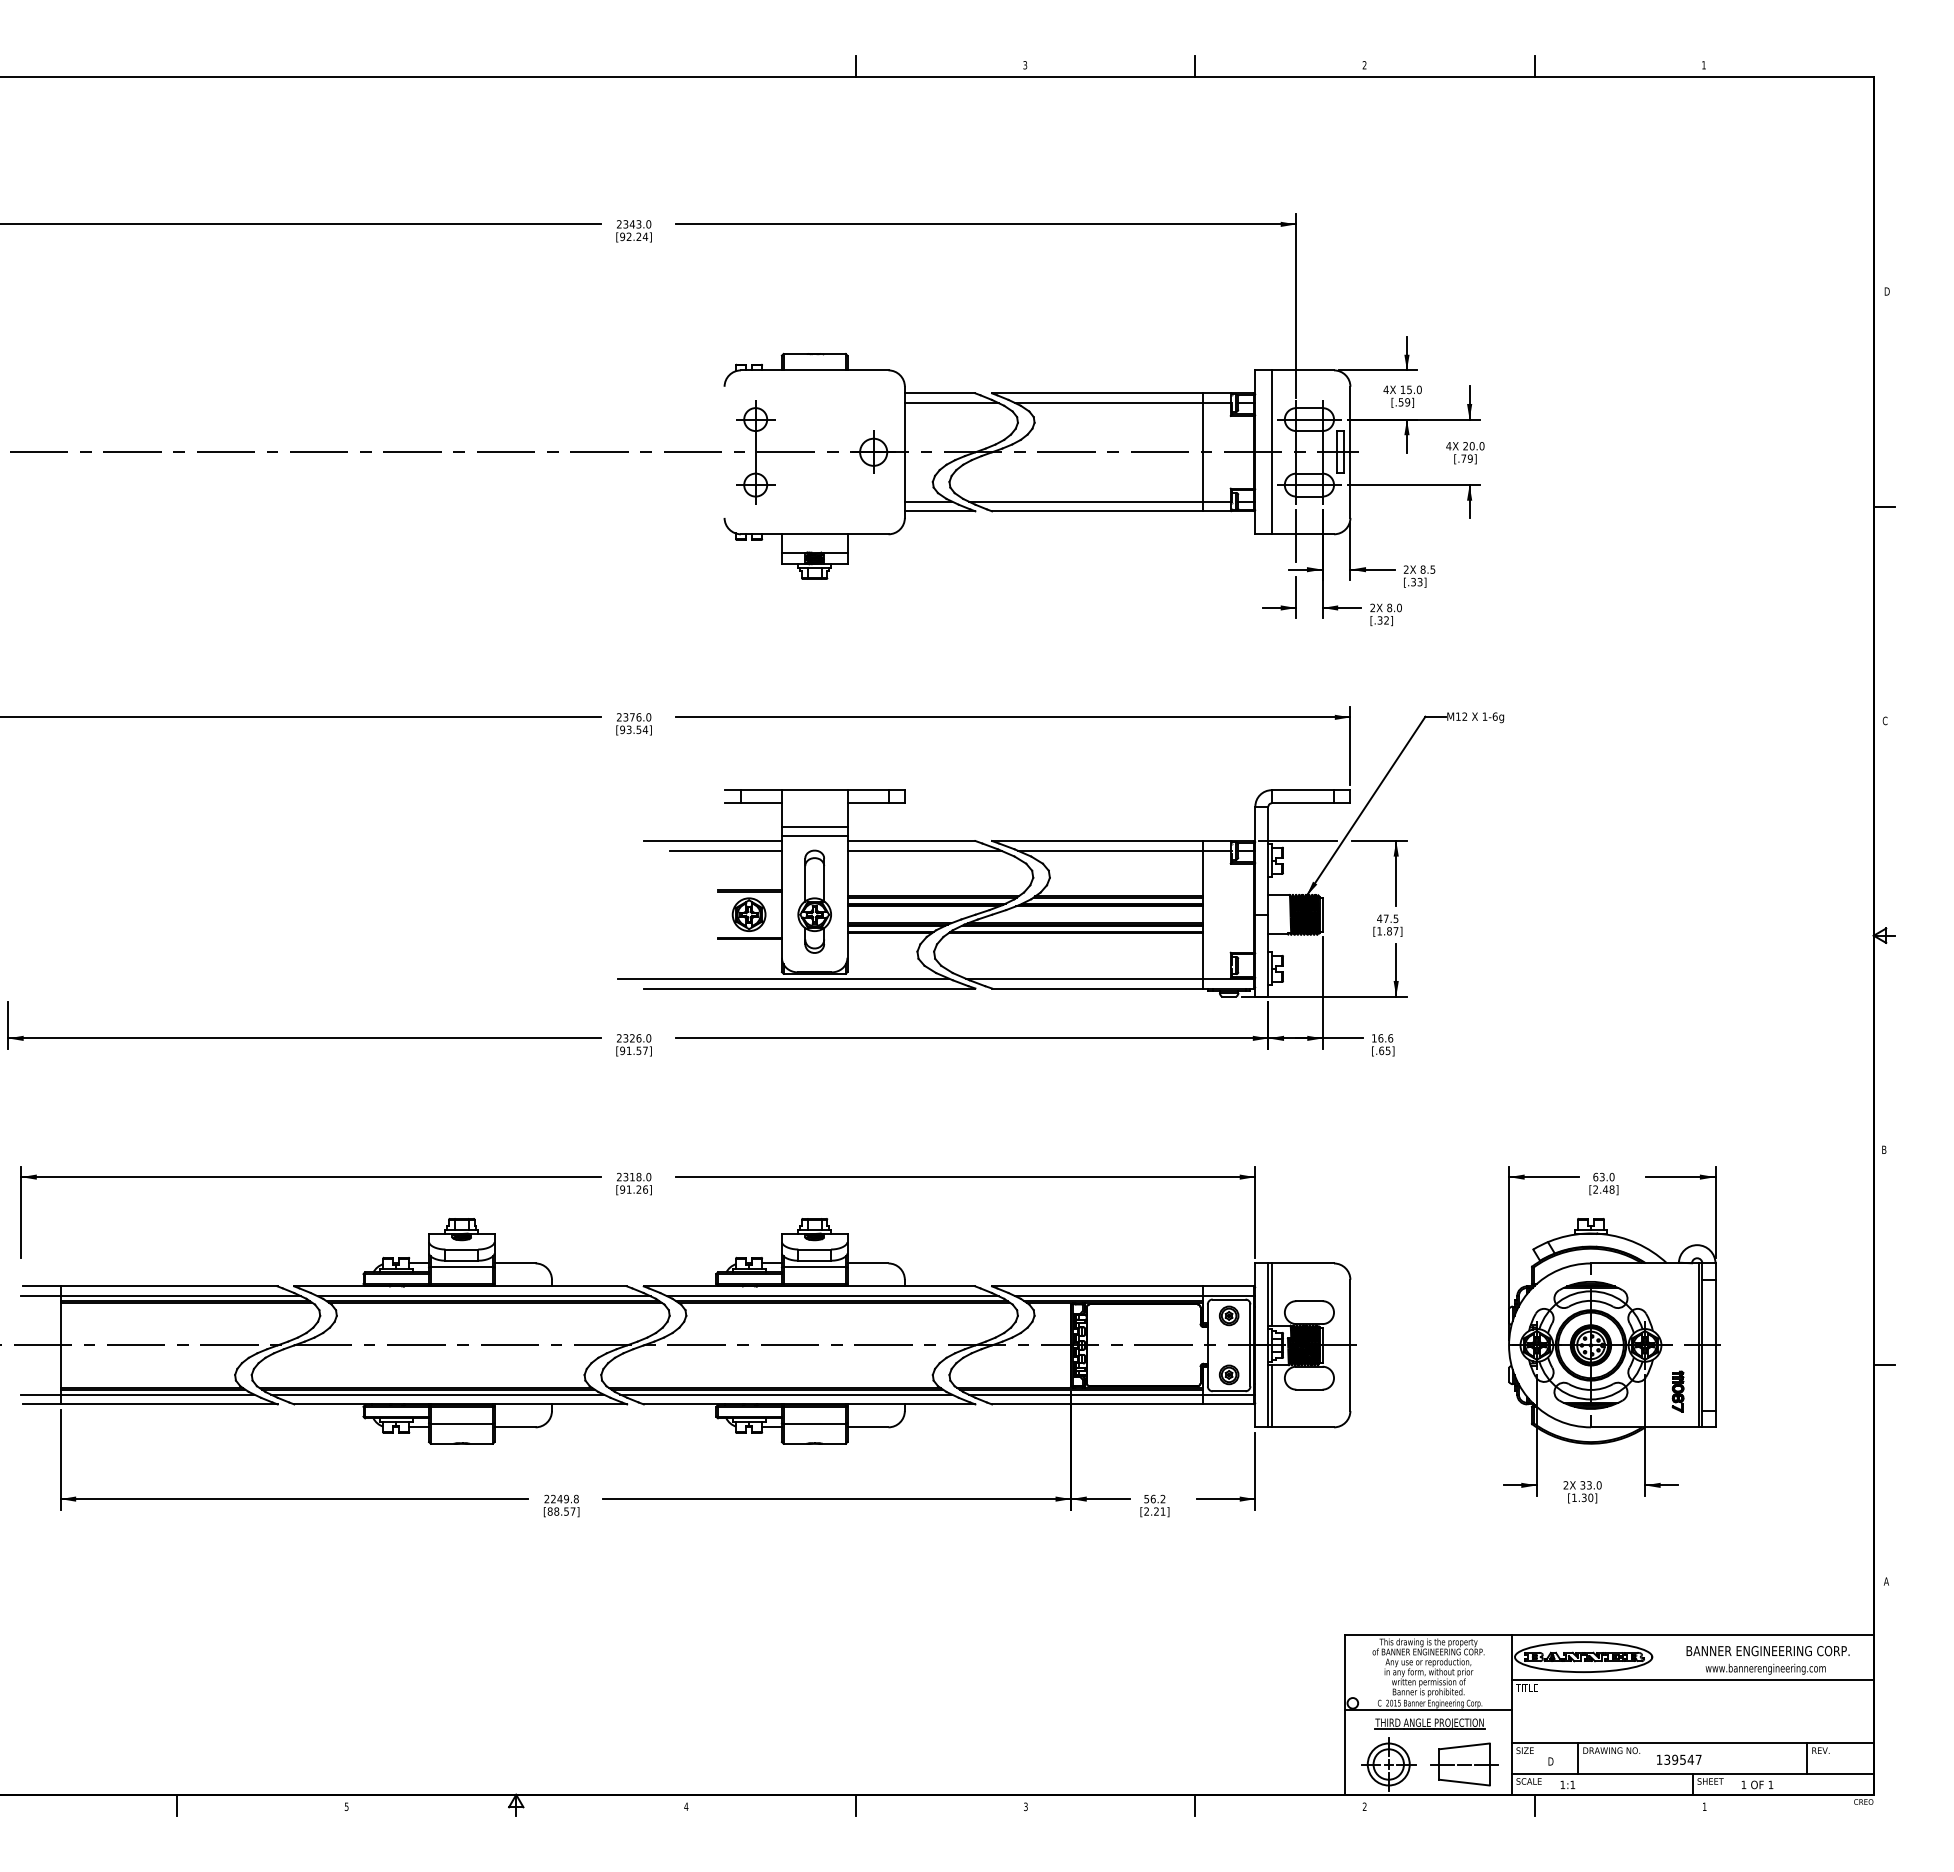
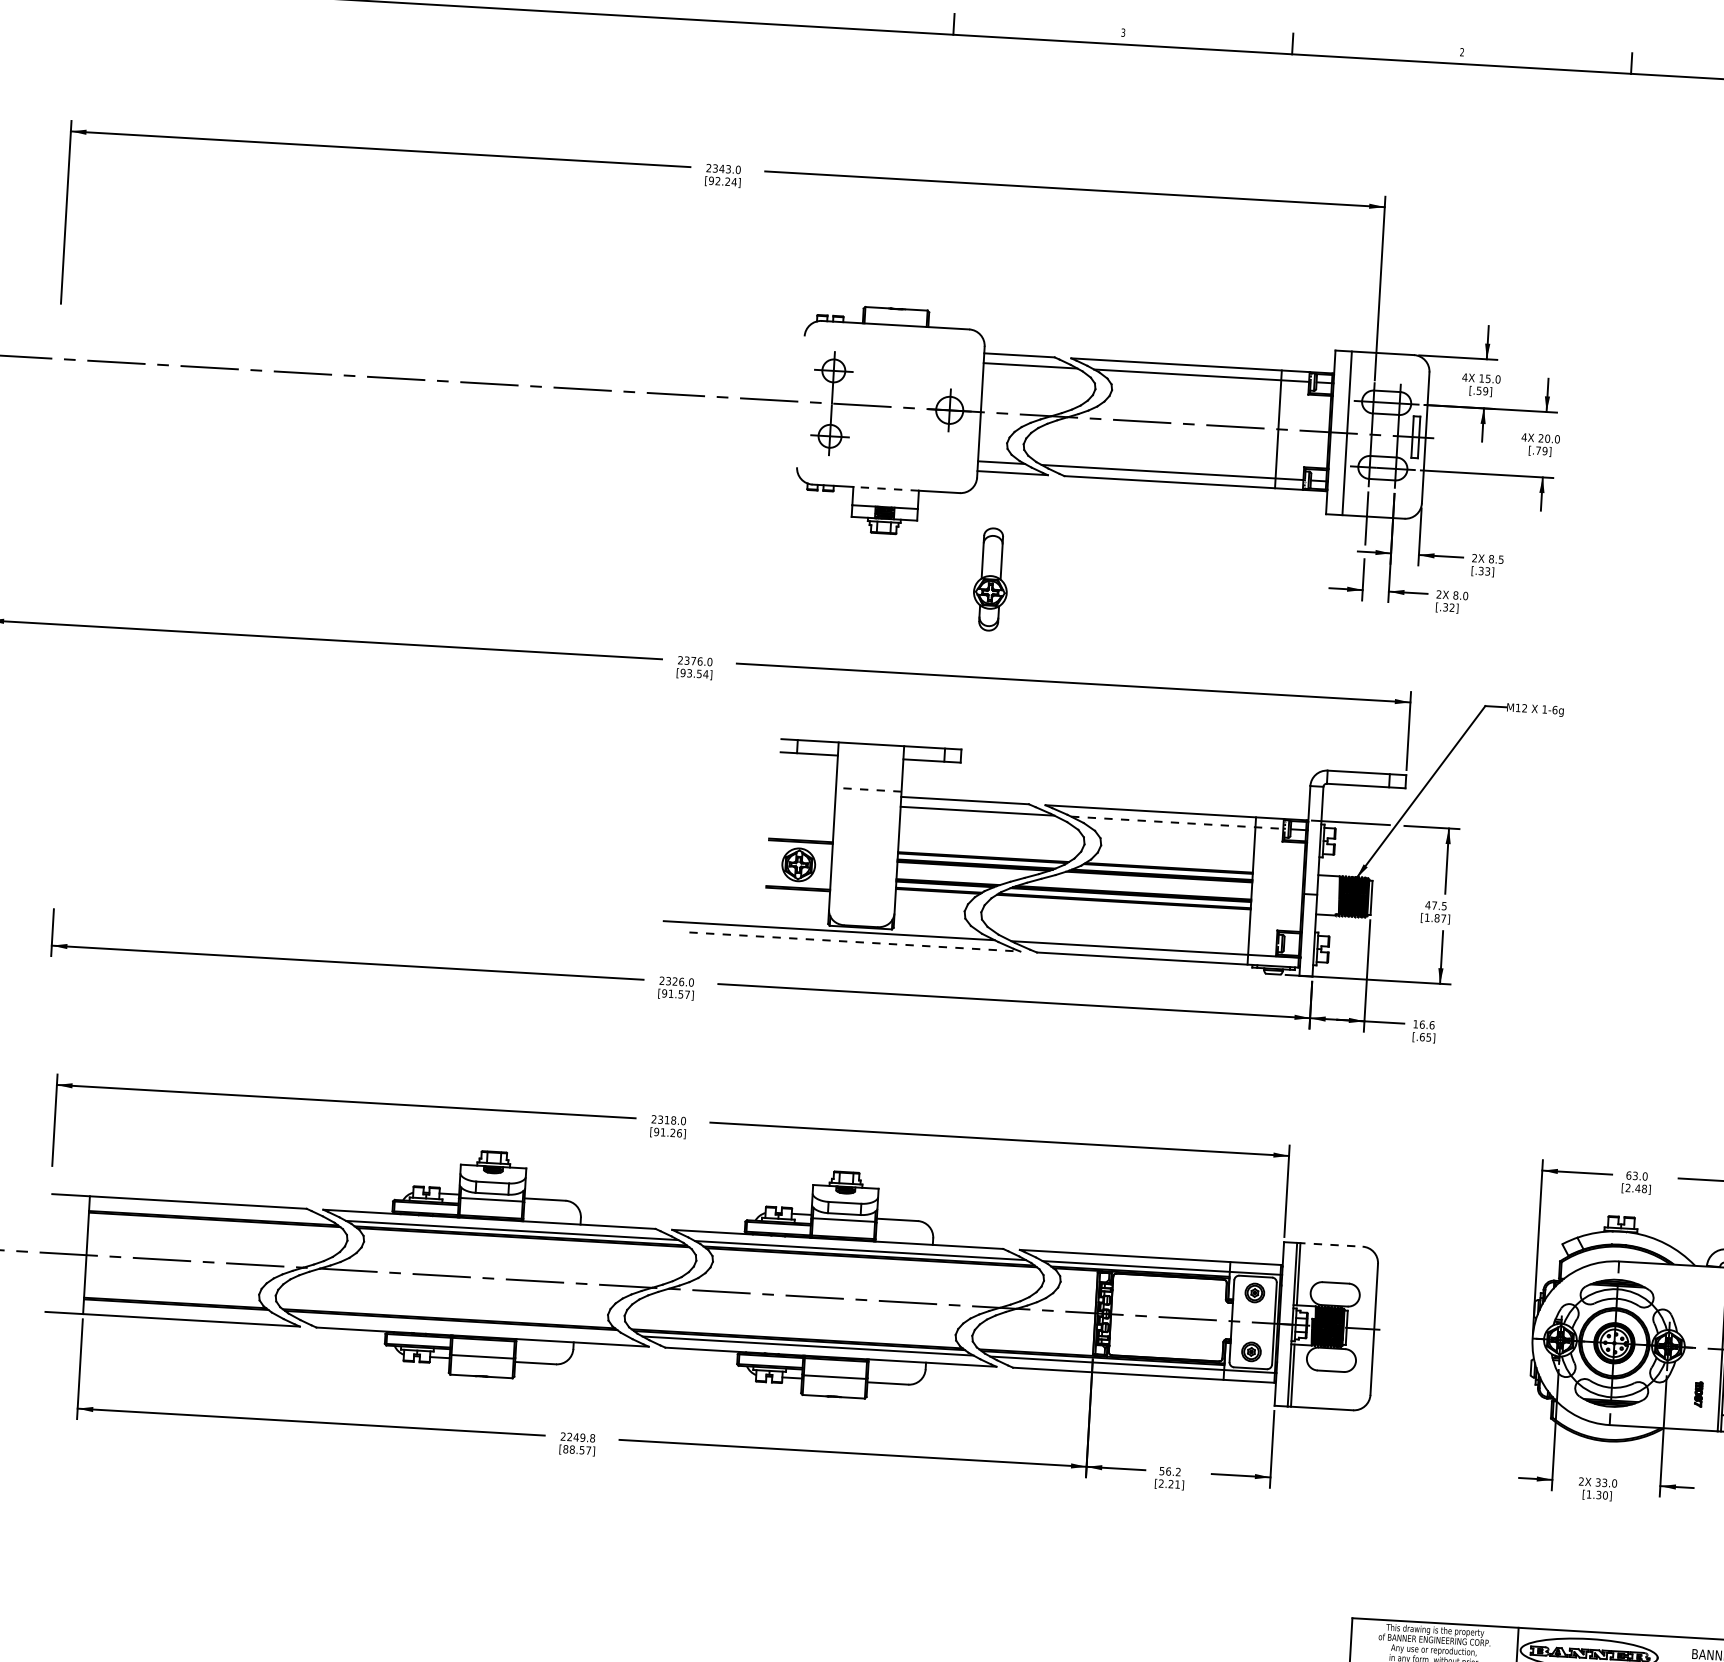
line: (814, 534) -> (885, 489), solid -> dashed
line: (814, 826) -> (869, 780), removed
line: (814, 835) -> (868, 789), solid -> dashed
line: (712, 840) -> (766, 788), removed
line: (725, 850) -> (778, 799), removed
line: (1125, 850) -> (1178, 822), solid -> dashed
part: (814, 901) -> (990, 579), moved
line: (809, 988) -> (854, 941), solid -> dashed
line: (1301, 1263) -> (1330, 1244), solid -> dashed
line: (161, 1296) -> (190, 1212), removed
part: (1677, 1391) -> (1698, 1394), size x0.6
line: (137, 1394) -> (160, 1308), removed
line: (436, 1394) -> (459, 1325), removed

